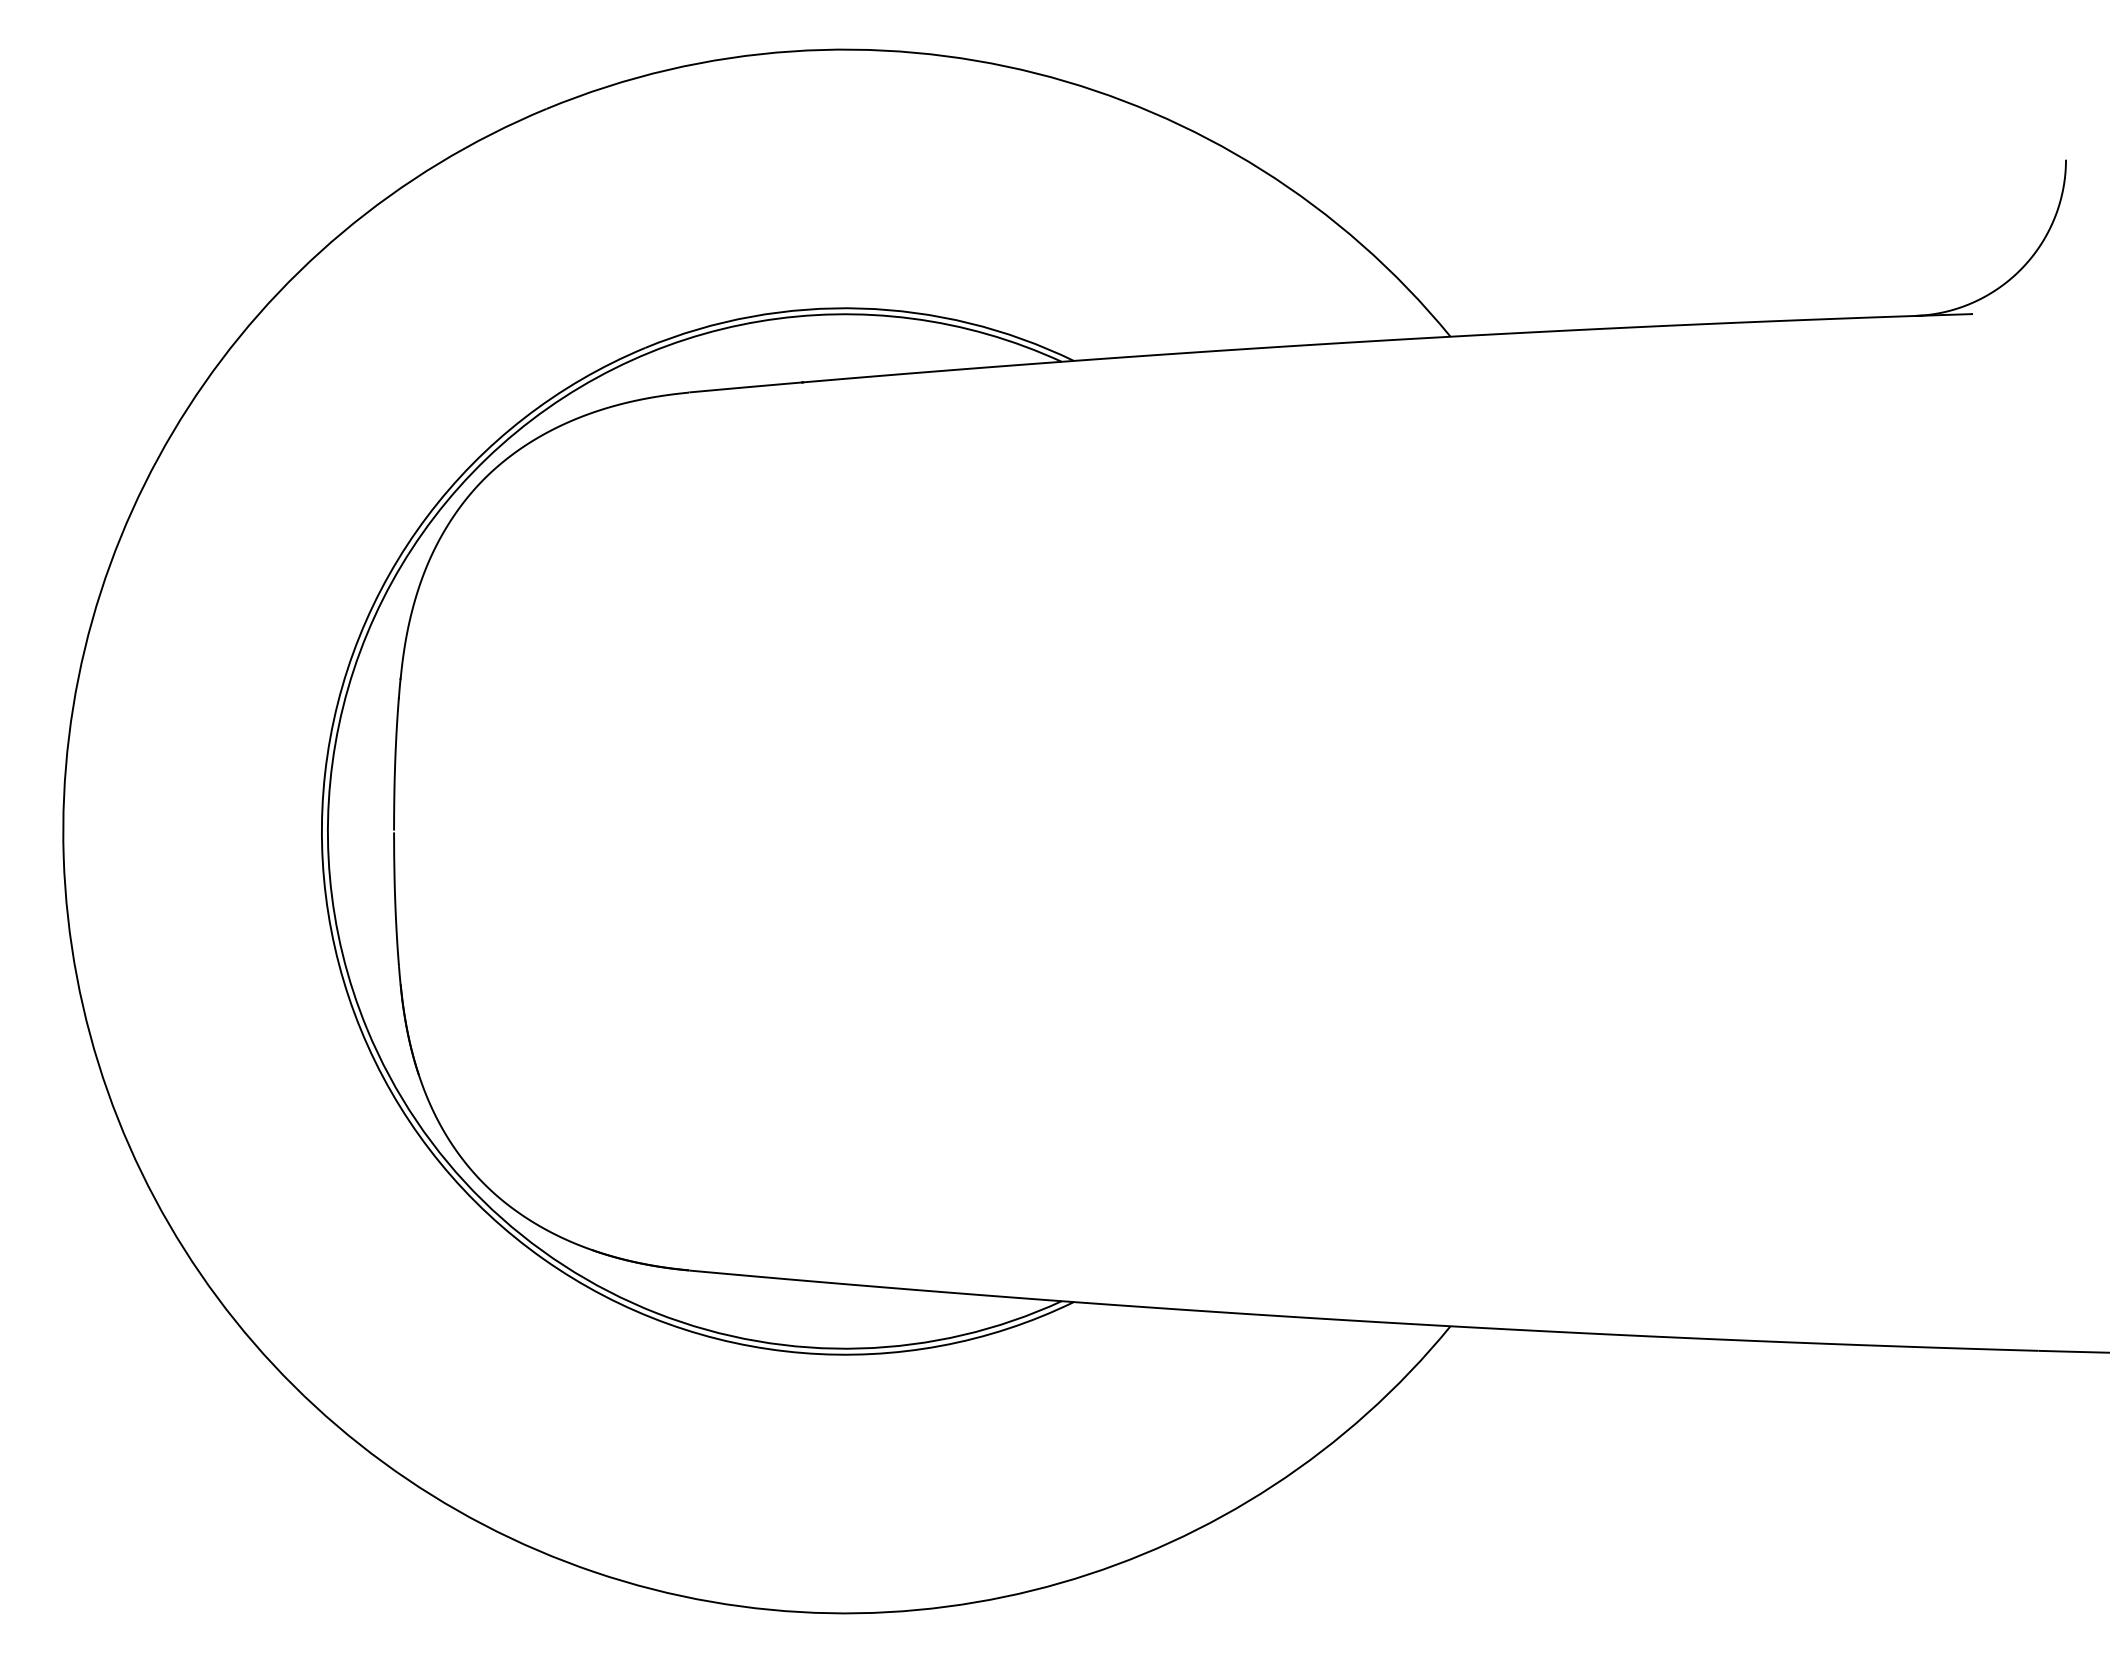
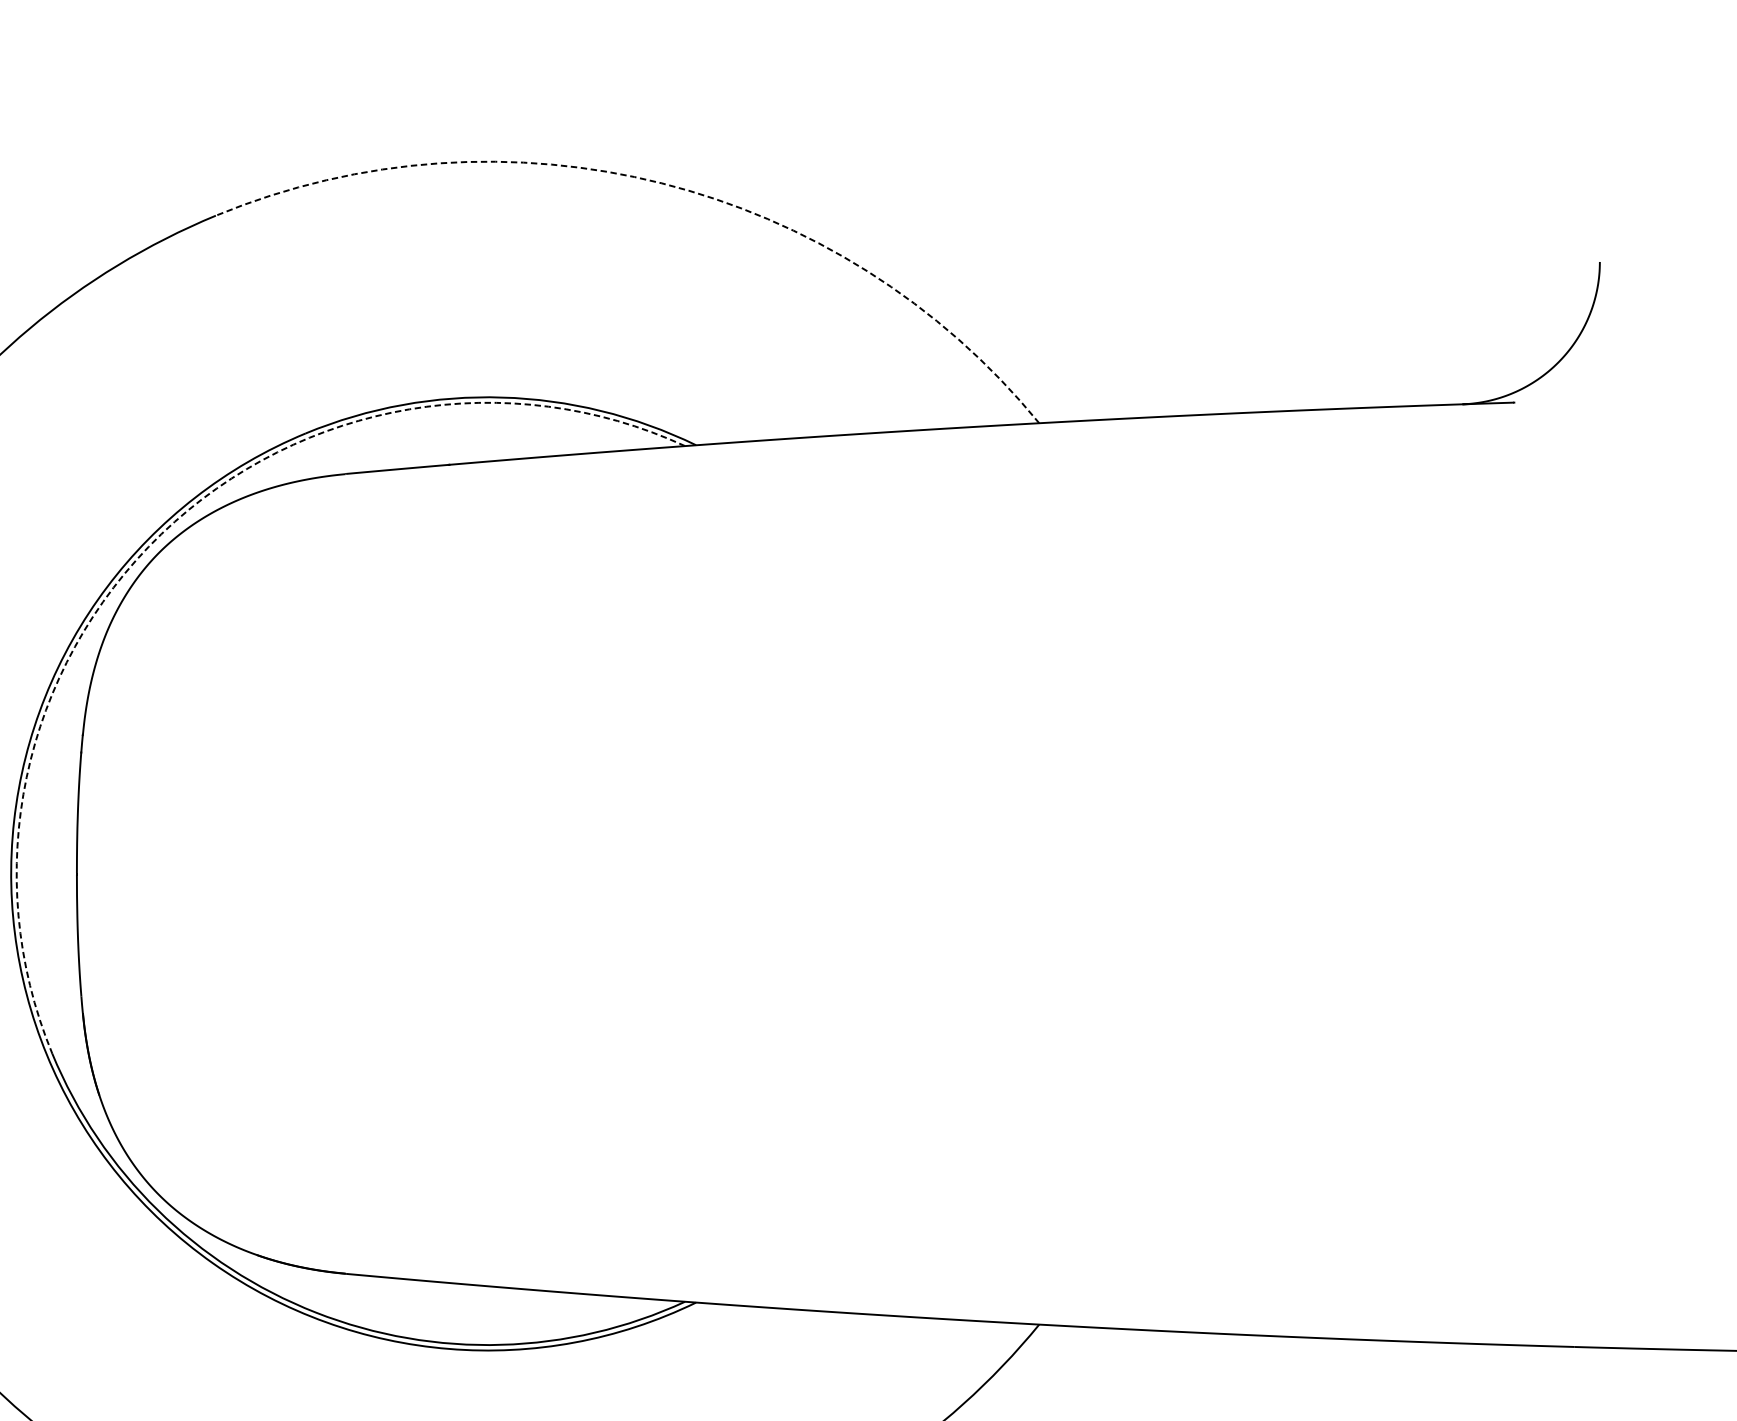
arc: (1036, 73) -> (662, 183), solid -> dashed
arc: (486, 458) -> (161, 534), solid -> dashed

